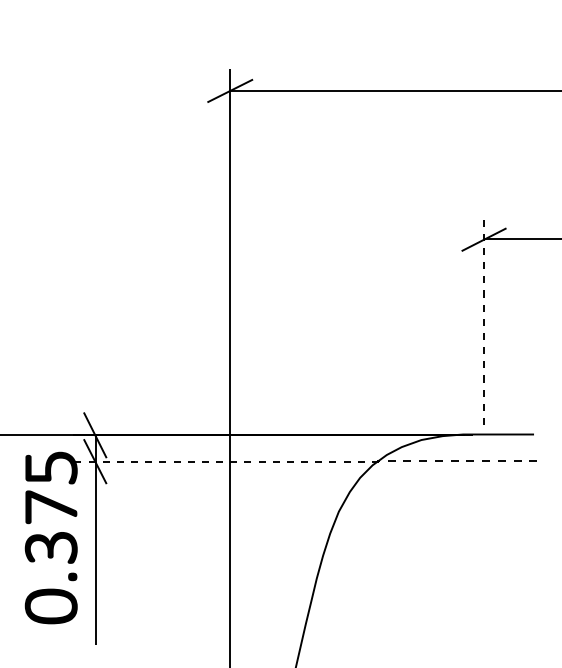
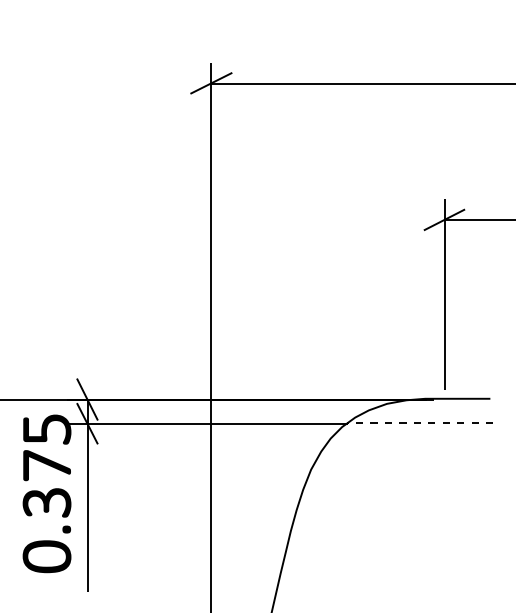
line: (484, 321) -> (444, 295), dashed -> solid
line: (225, 462) -> (207, 424), dashed -> solid

